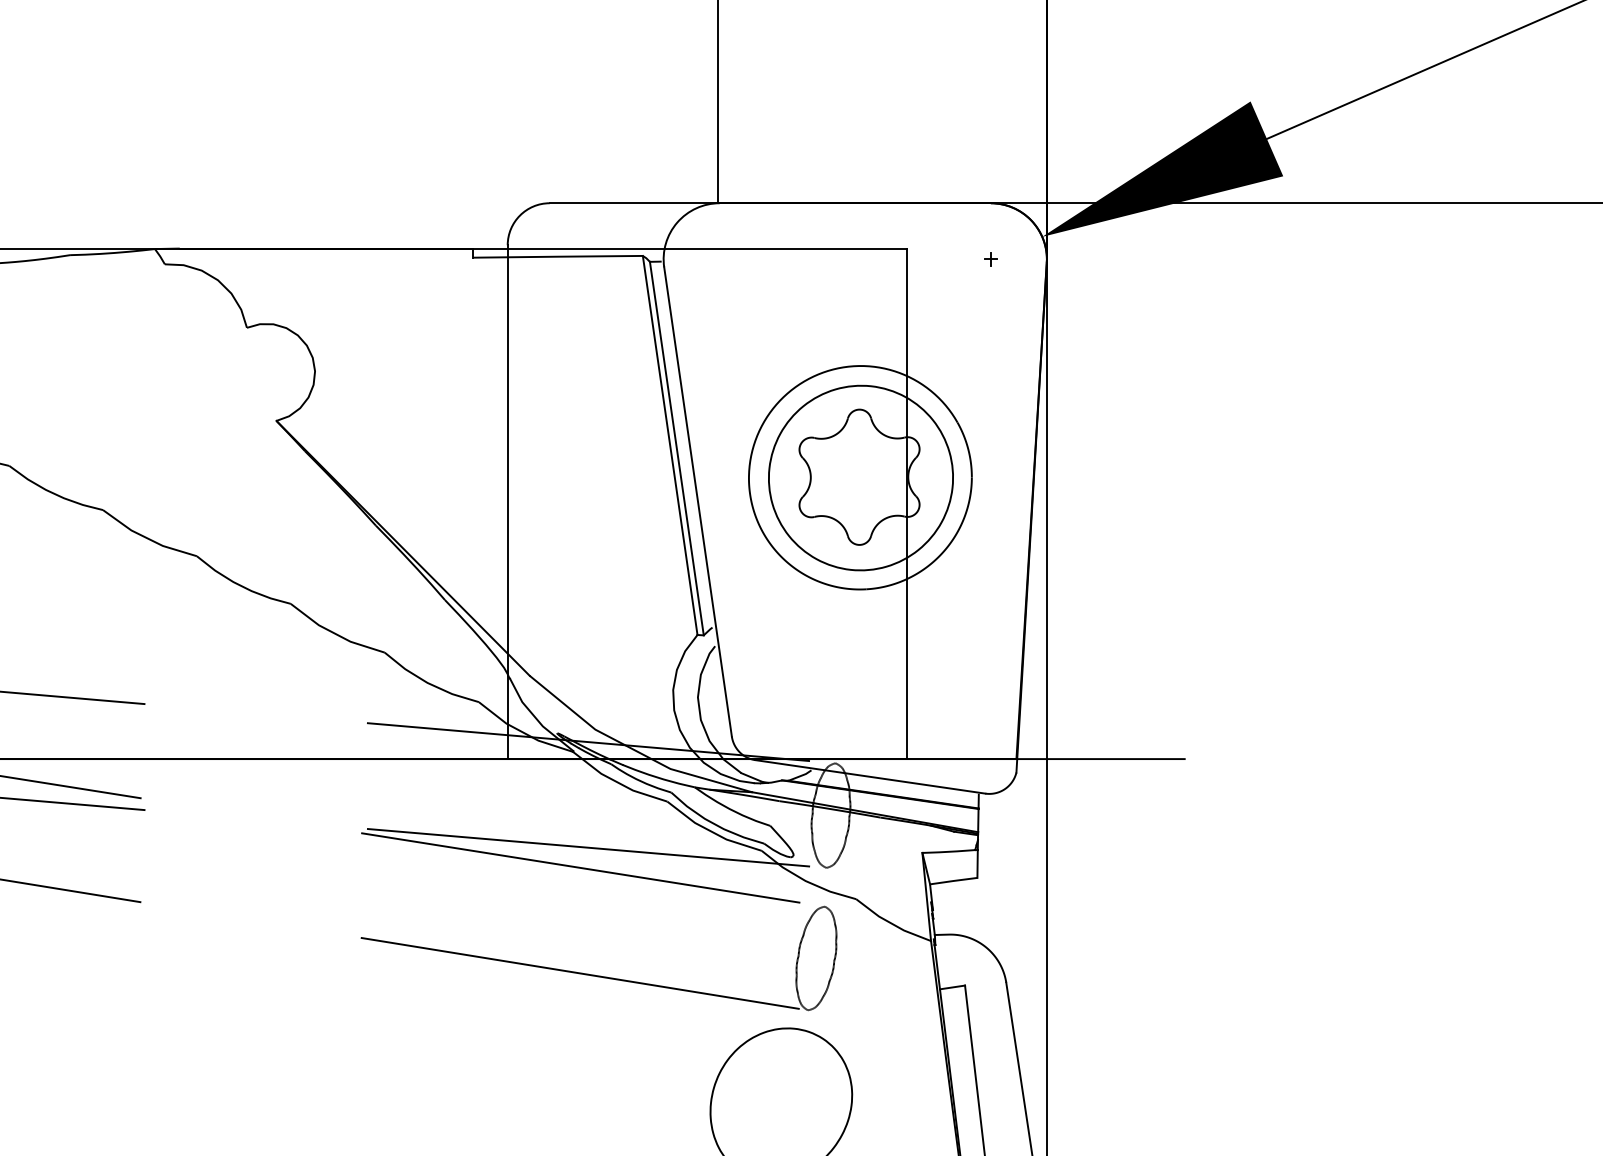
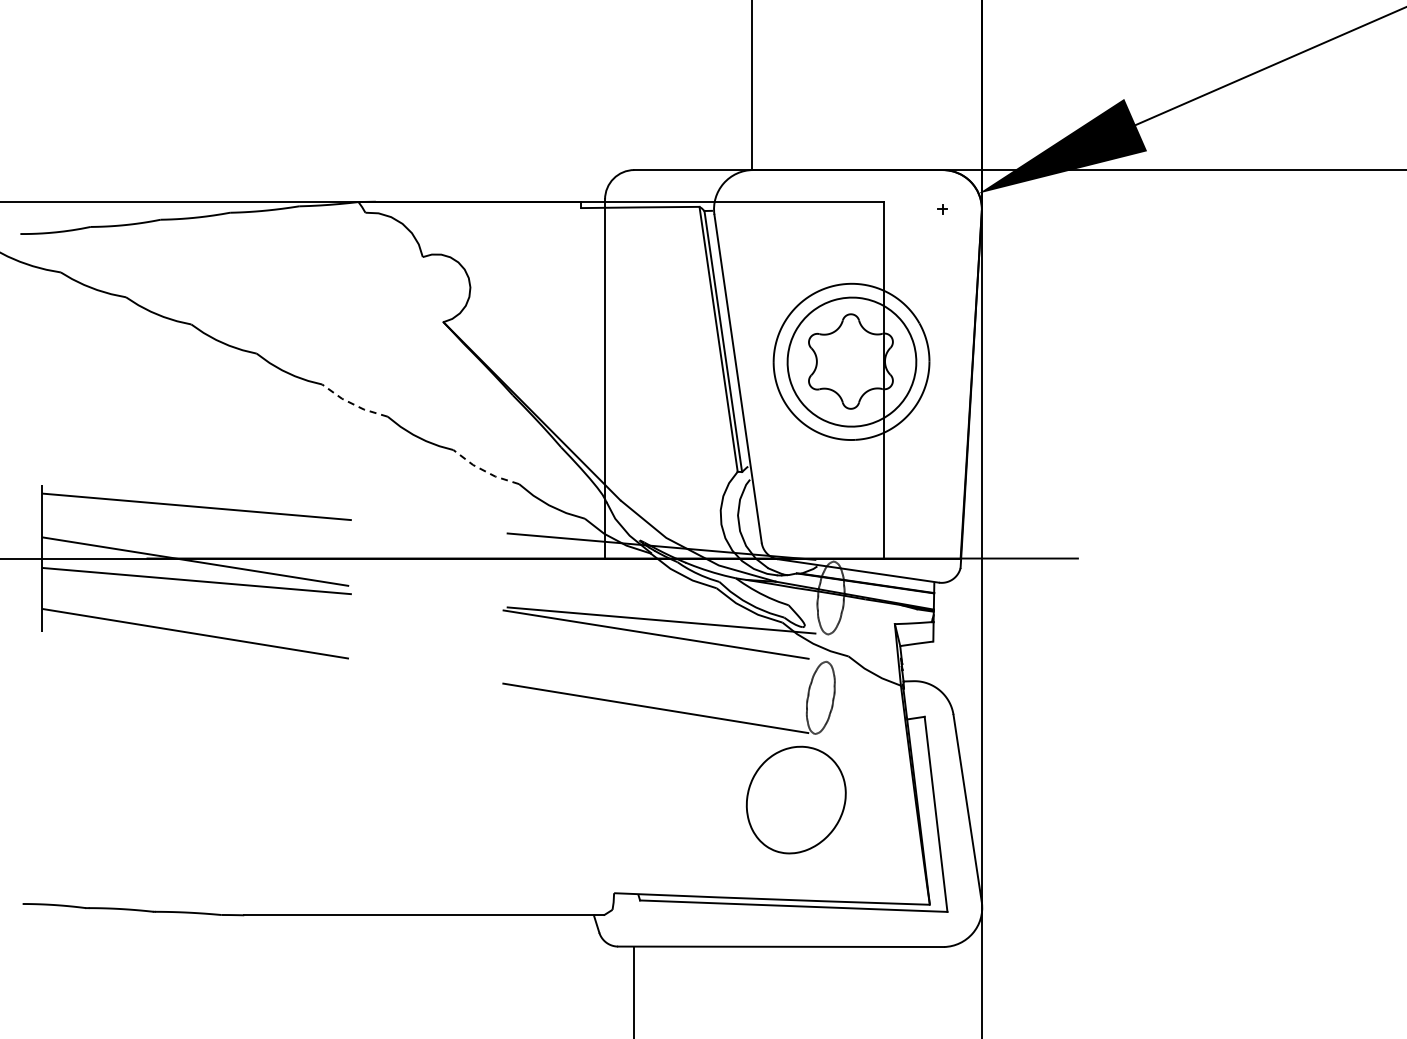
line: (146, 537) -> (352, 403), solid -> dashed
line: (335, 634) -> (484, 471), solid -> dashed

